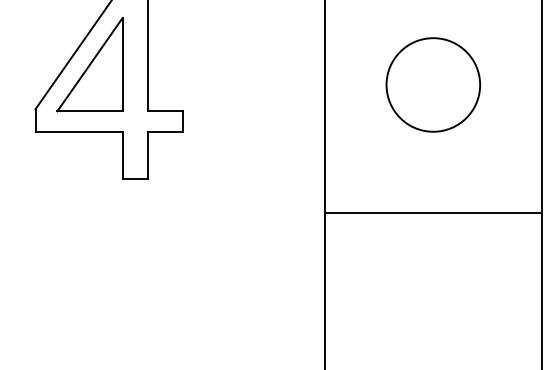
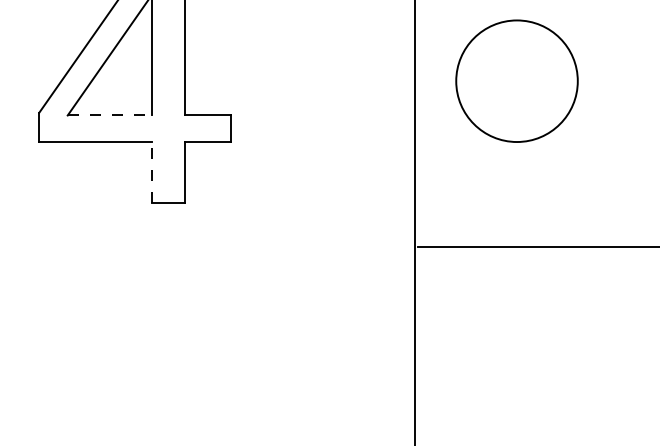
circle: (432, 84) -> (515, 80), moved
line: (89, 111) -> (109, 115), solid -> dashed
line: (122, 154) -> (152, 171), solid -> dashed

